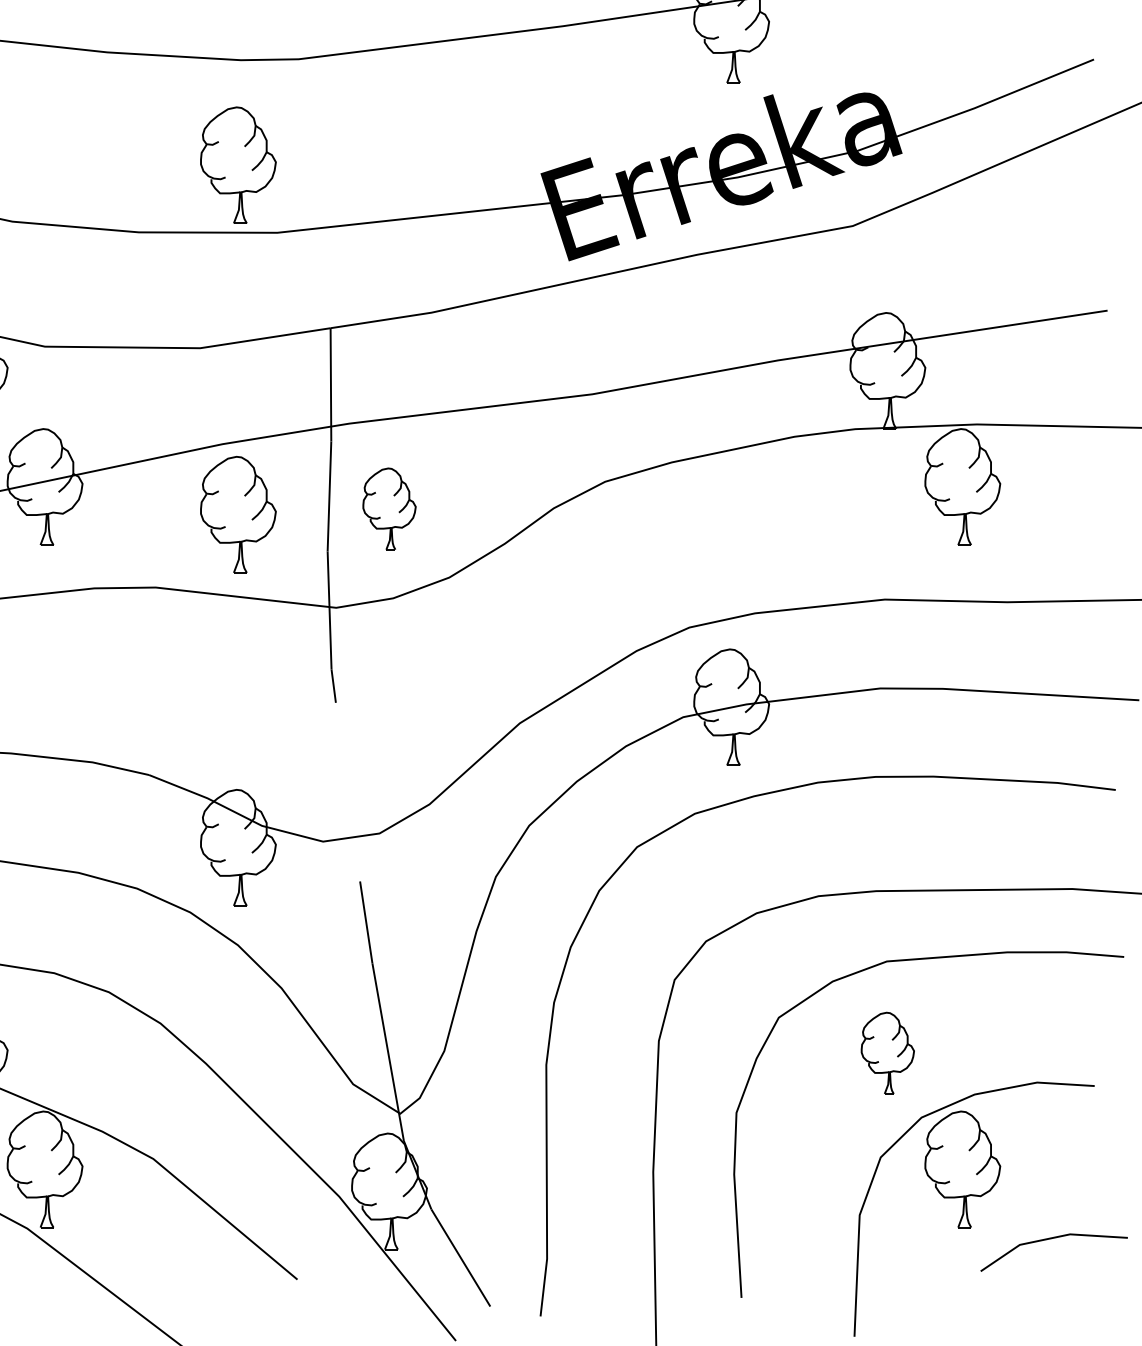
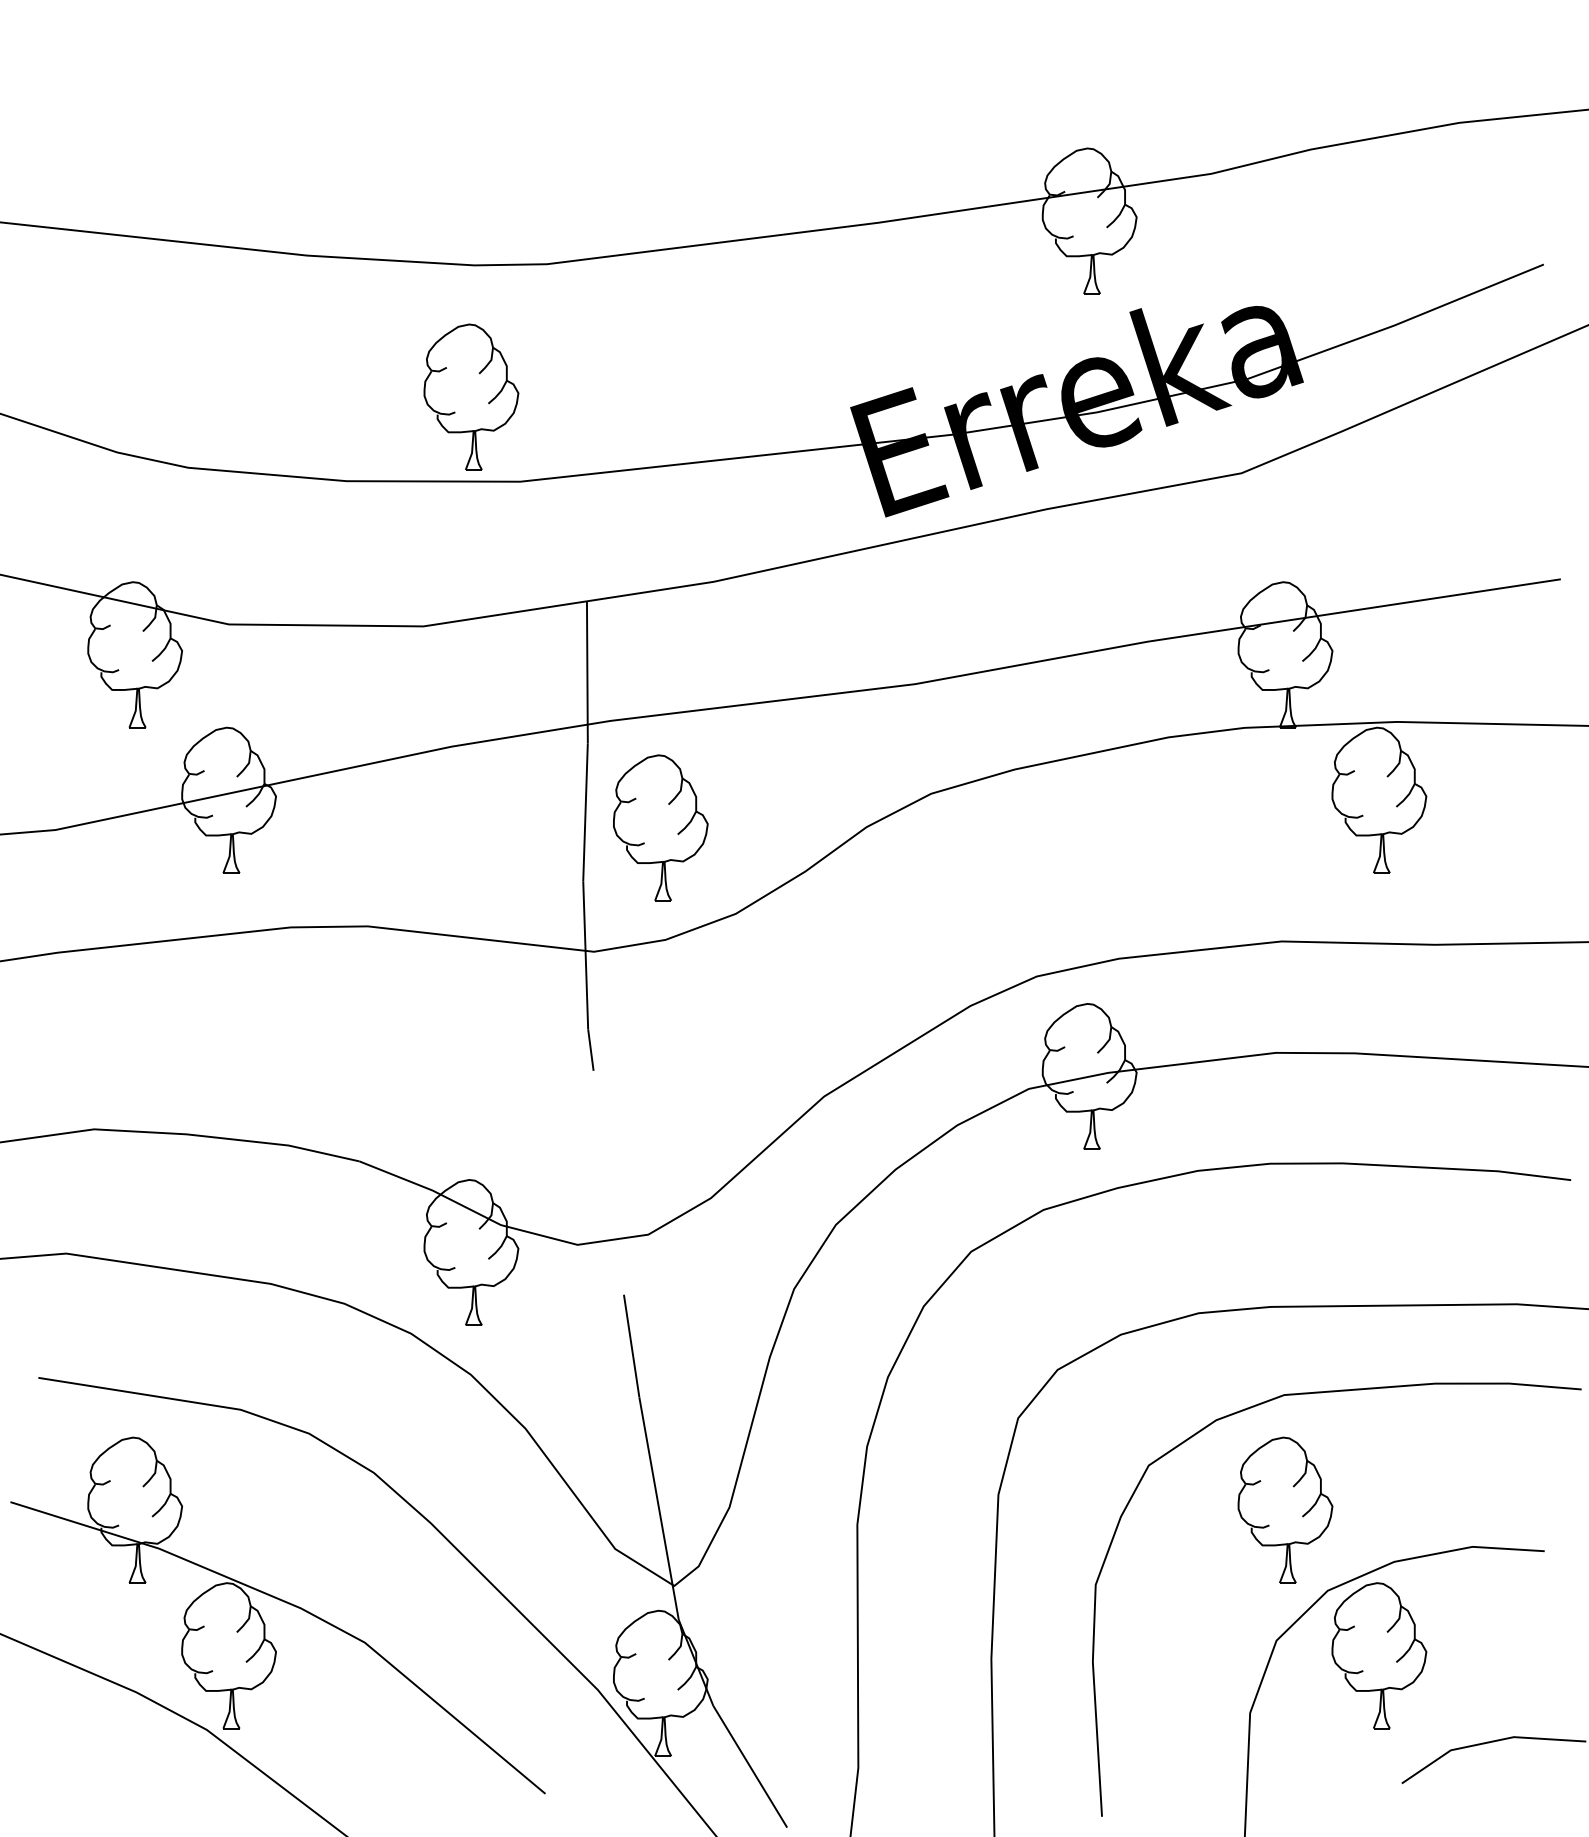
part: (389, 508) -> (660, 827), size x1.43
part: (238, 514) -> (471, 834), removed
part: (887, 1052) -> (1285, 1509), size x1.43

